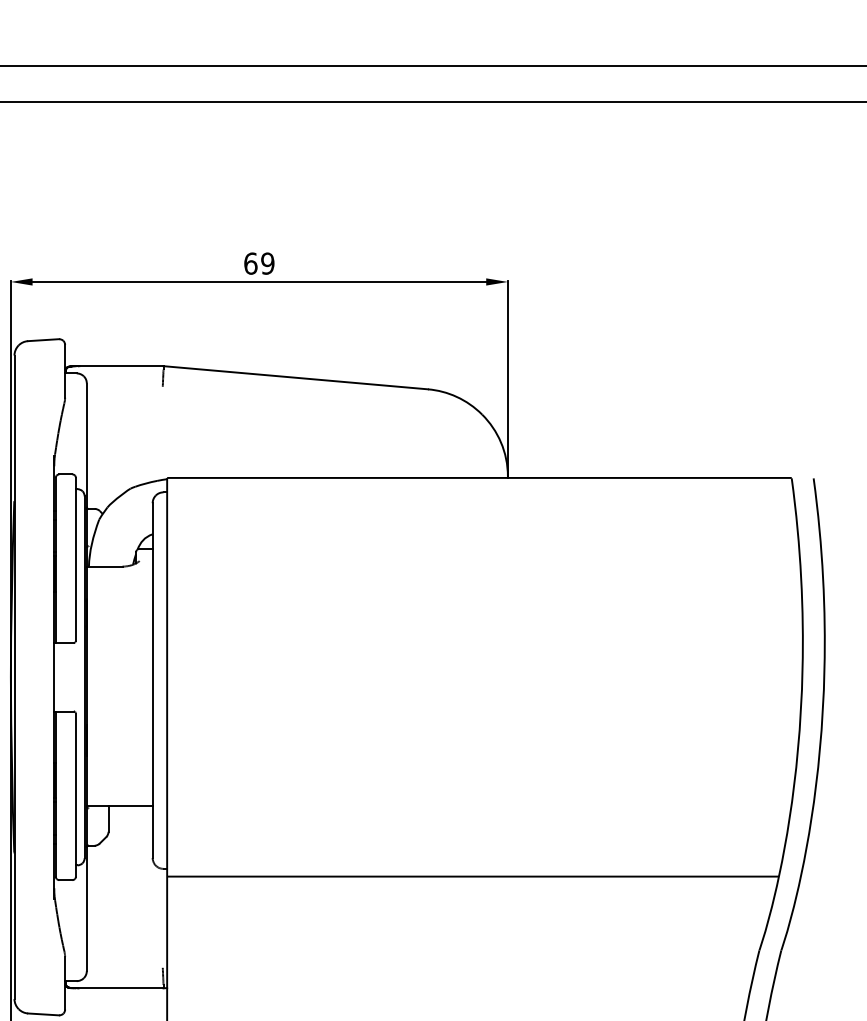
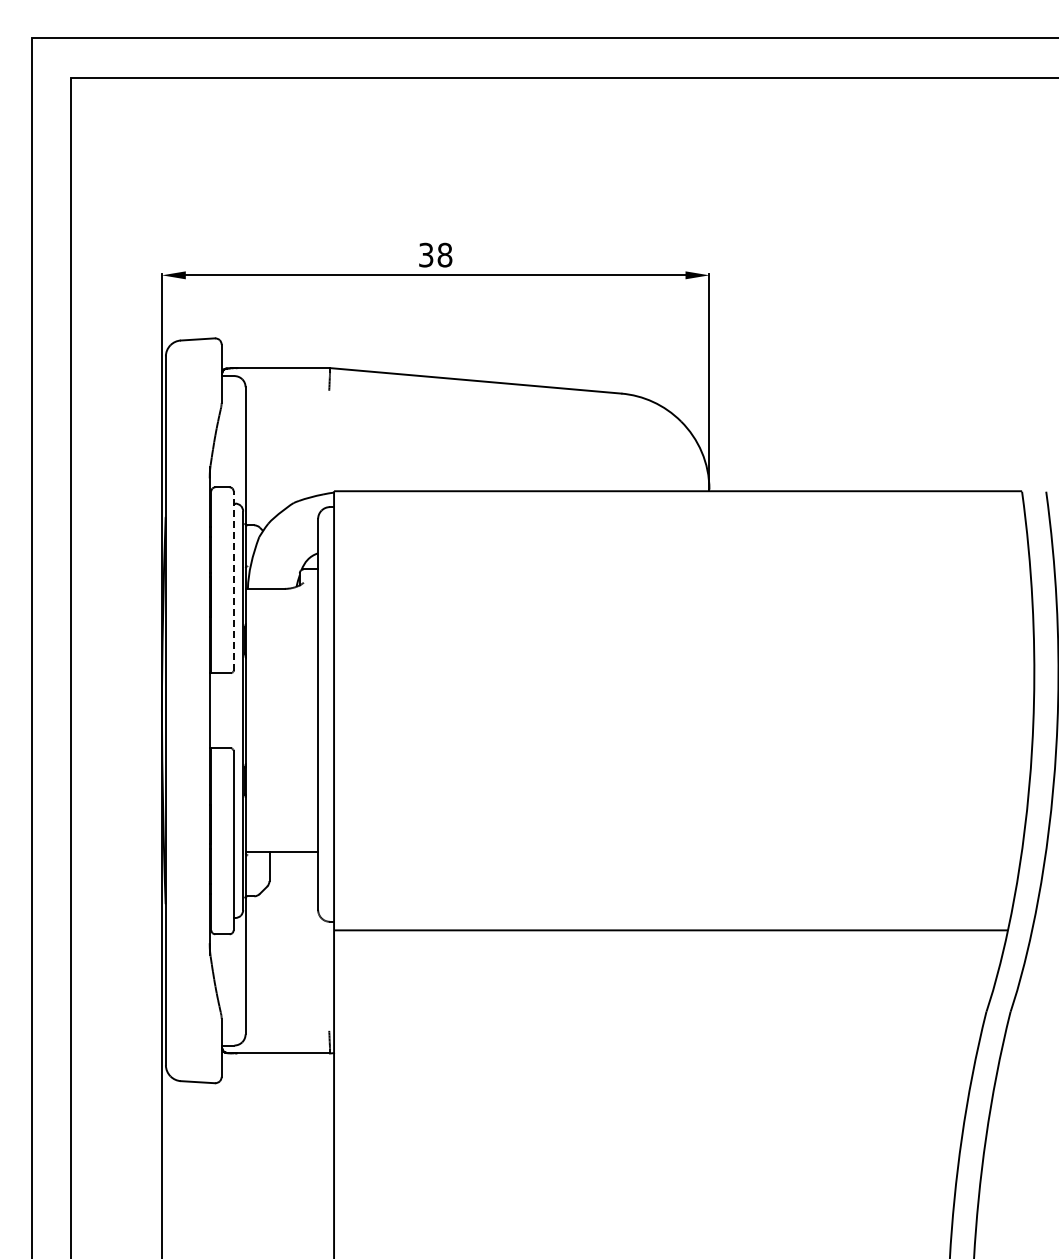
text: (259, 263) -> (435, 254), 69 -> 38
line: (75, 558) -> (233, 580), solid -> dashed

